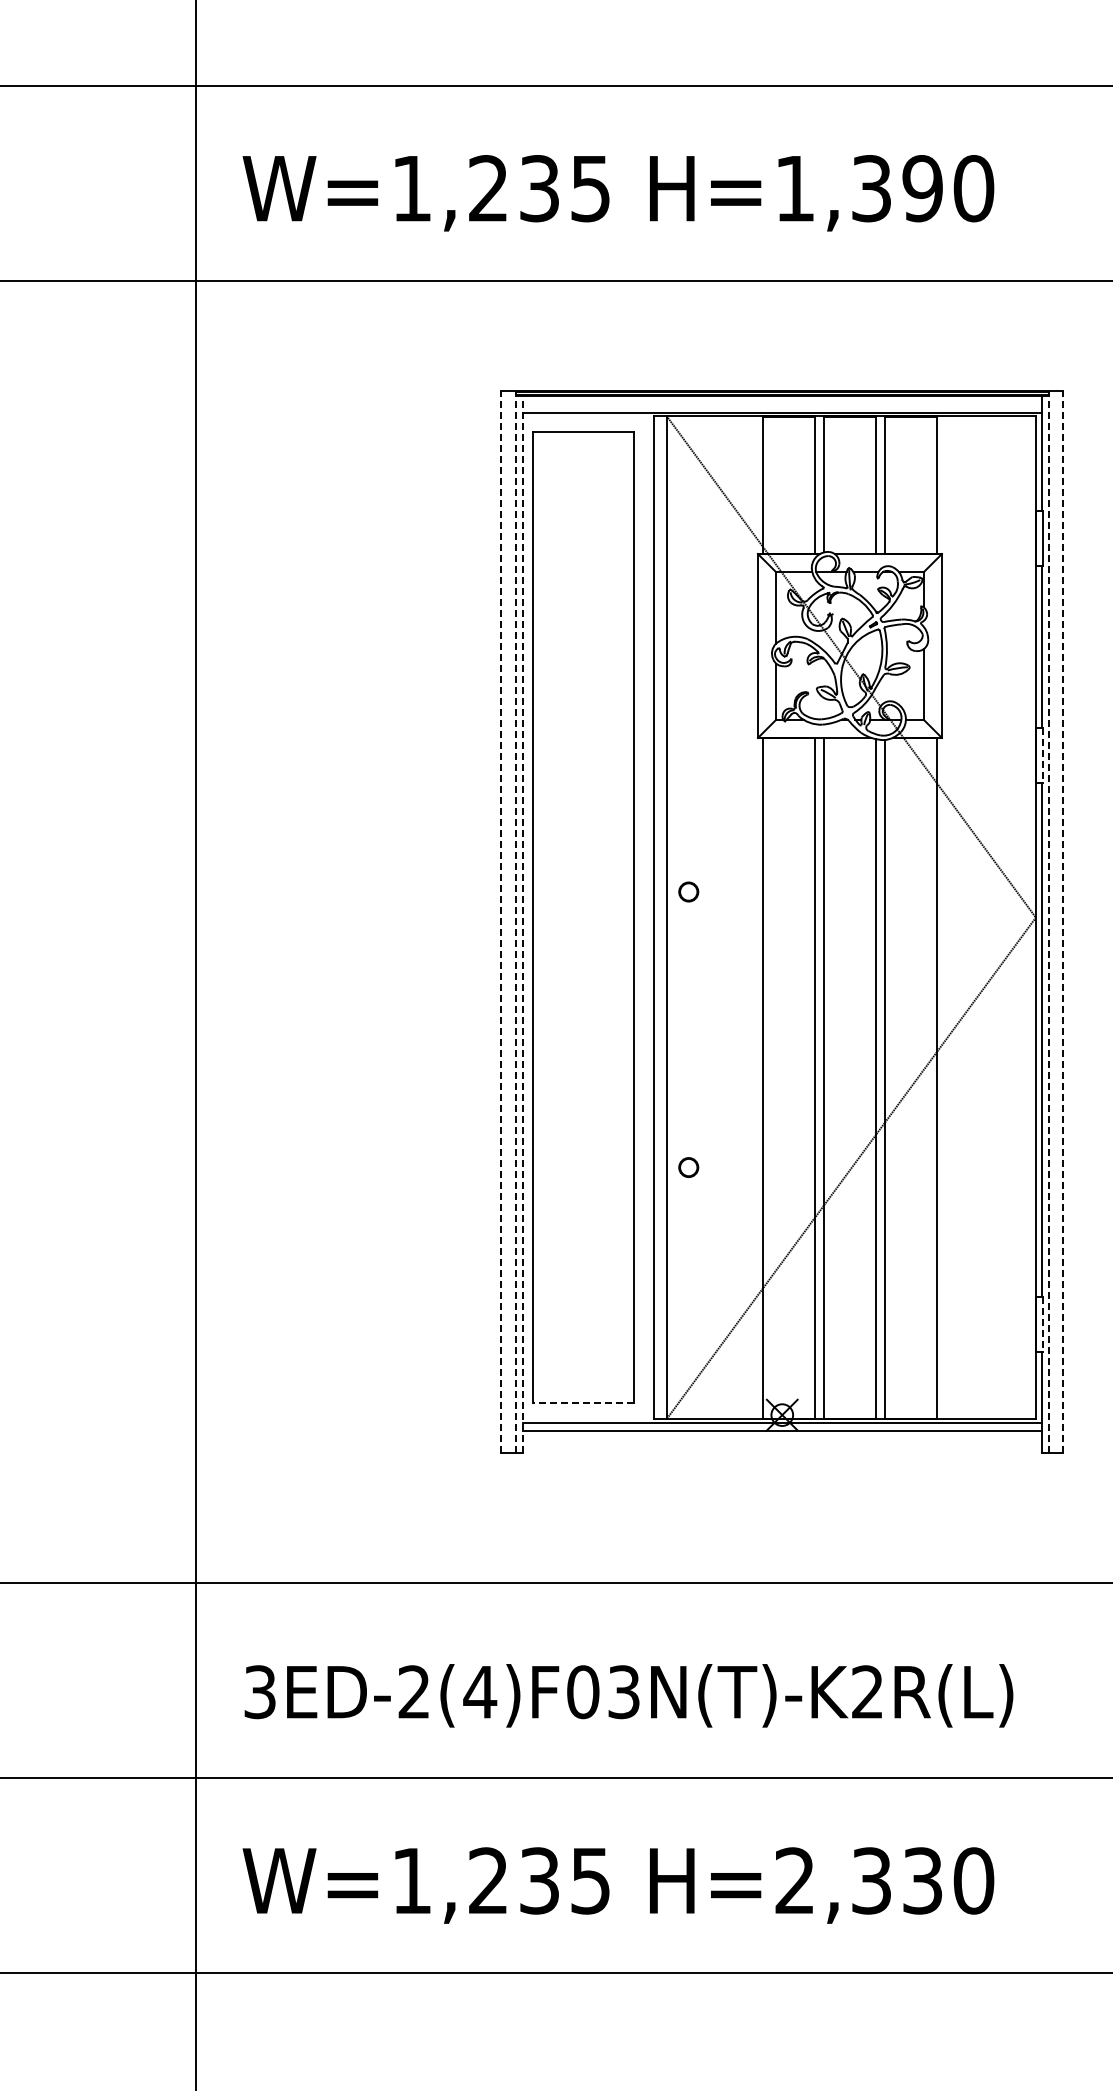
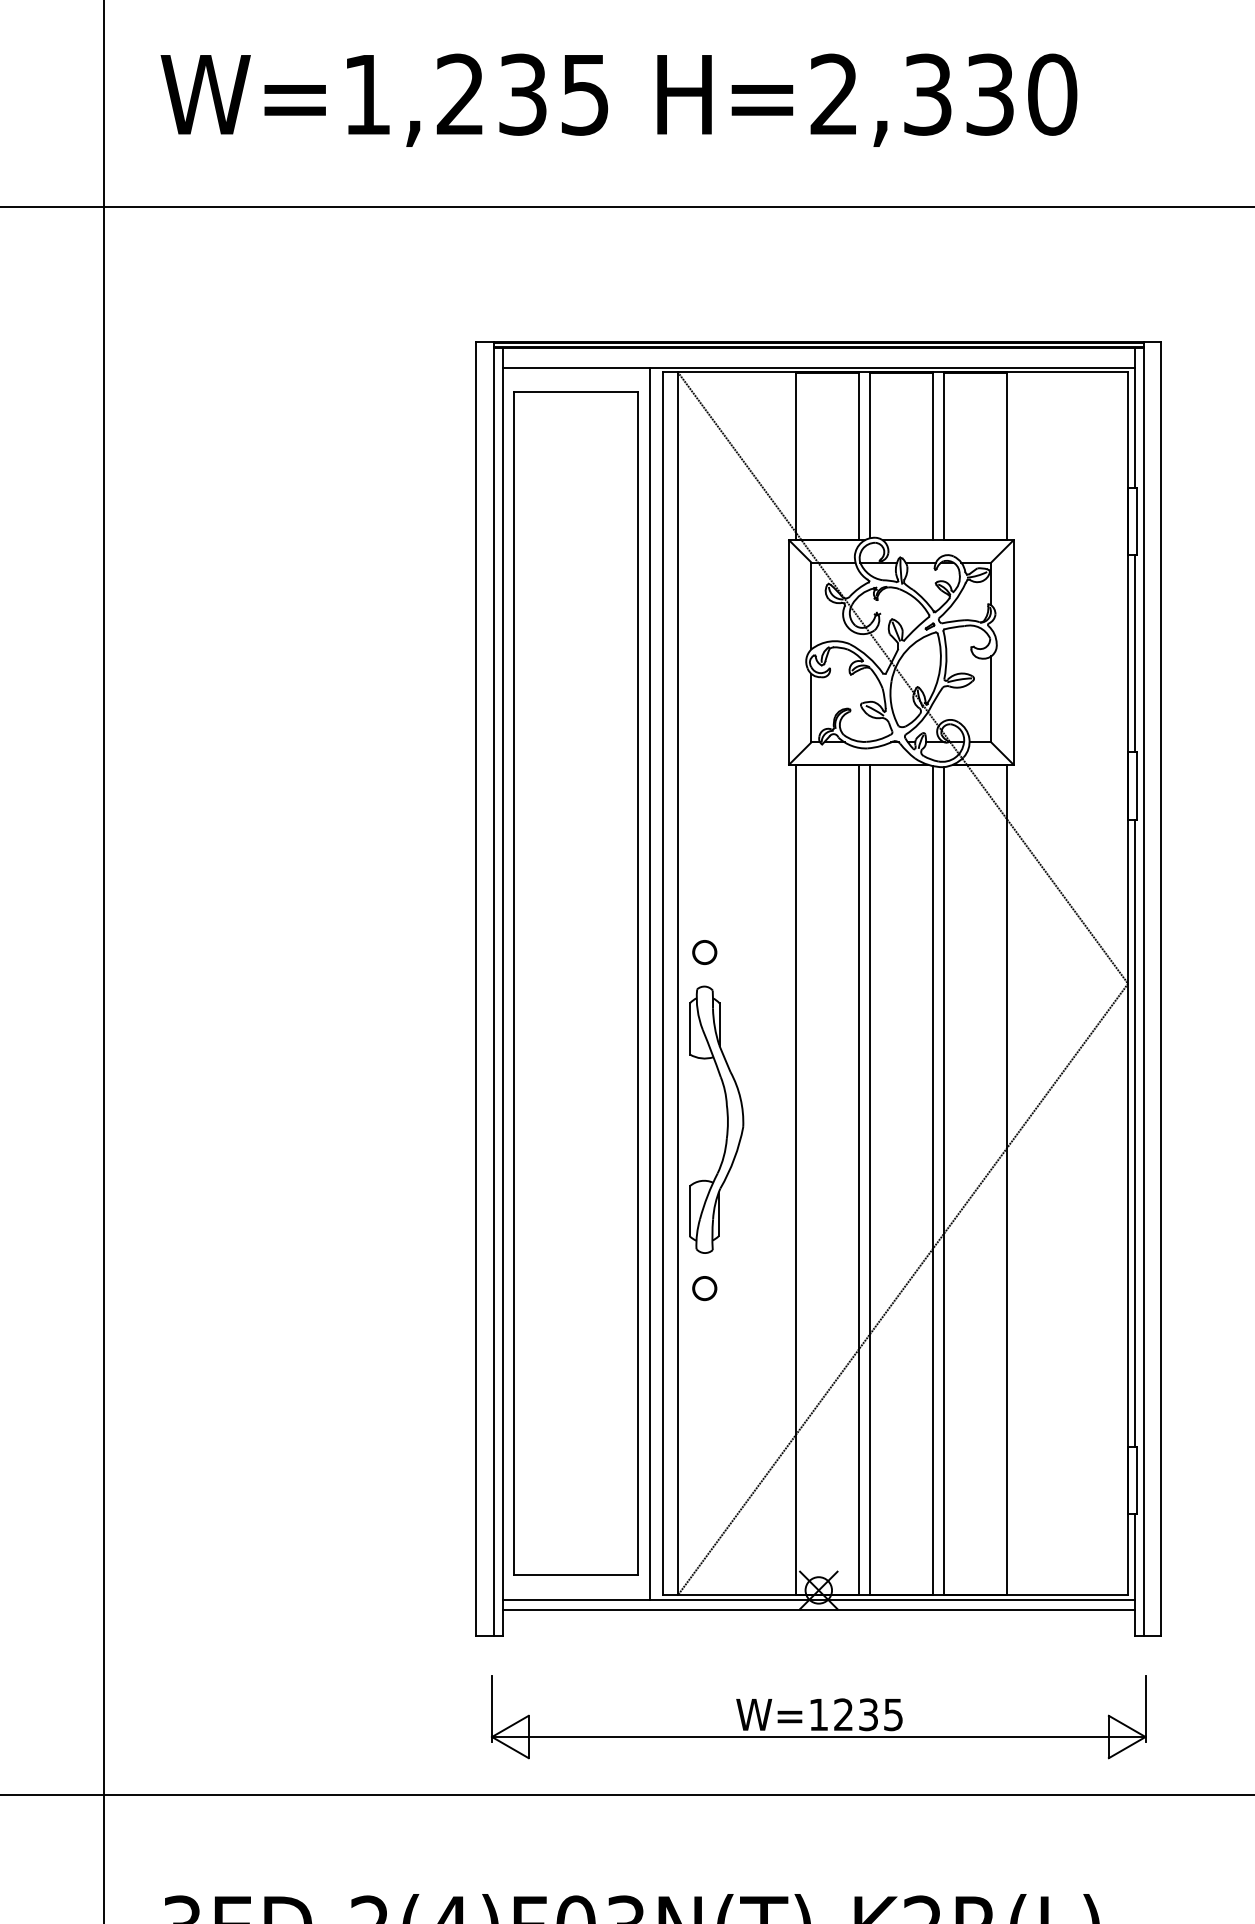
text: (858, 188) -> (911, 94), H=1,390 -> H=2,330
line: (1042, 755) -> (1136, 786), dashed -> solid
line: (643, 917) -> (649, 983), added
line: (501, 921) -> (476, 988), dashed -> solid
line: (515, 921) -> (493, 988), dashed -> solid
line: (1048, 921) -> (1143, 988), dashed -> solid
line: (1063, 921) -> (1161, 988), dashed -> solid
line: (523, 924) -> (503, 992), dashed -> solid
part: (706, 1029) -> (726, 1120), added
line: (1042, 1324) -> (1136, 1479), dashed -> solid
line: (583, 1402) -> (576, 1575), dashed -> solid
part: (782, 1518) -> (819, 1716), added

